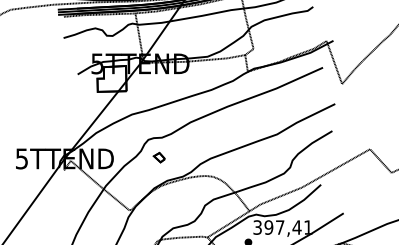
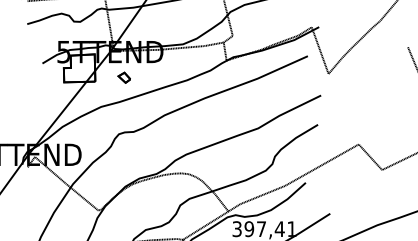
part: (158, 157) -> (123, 77), moved

